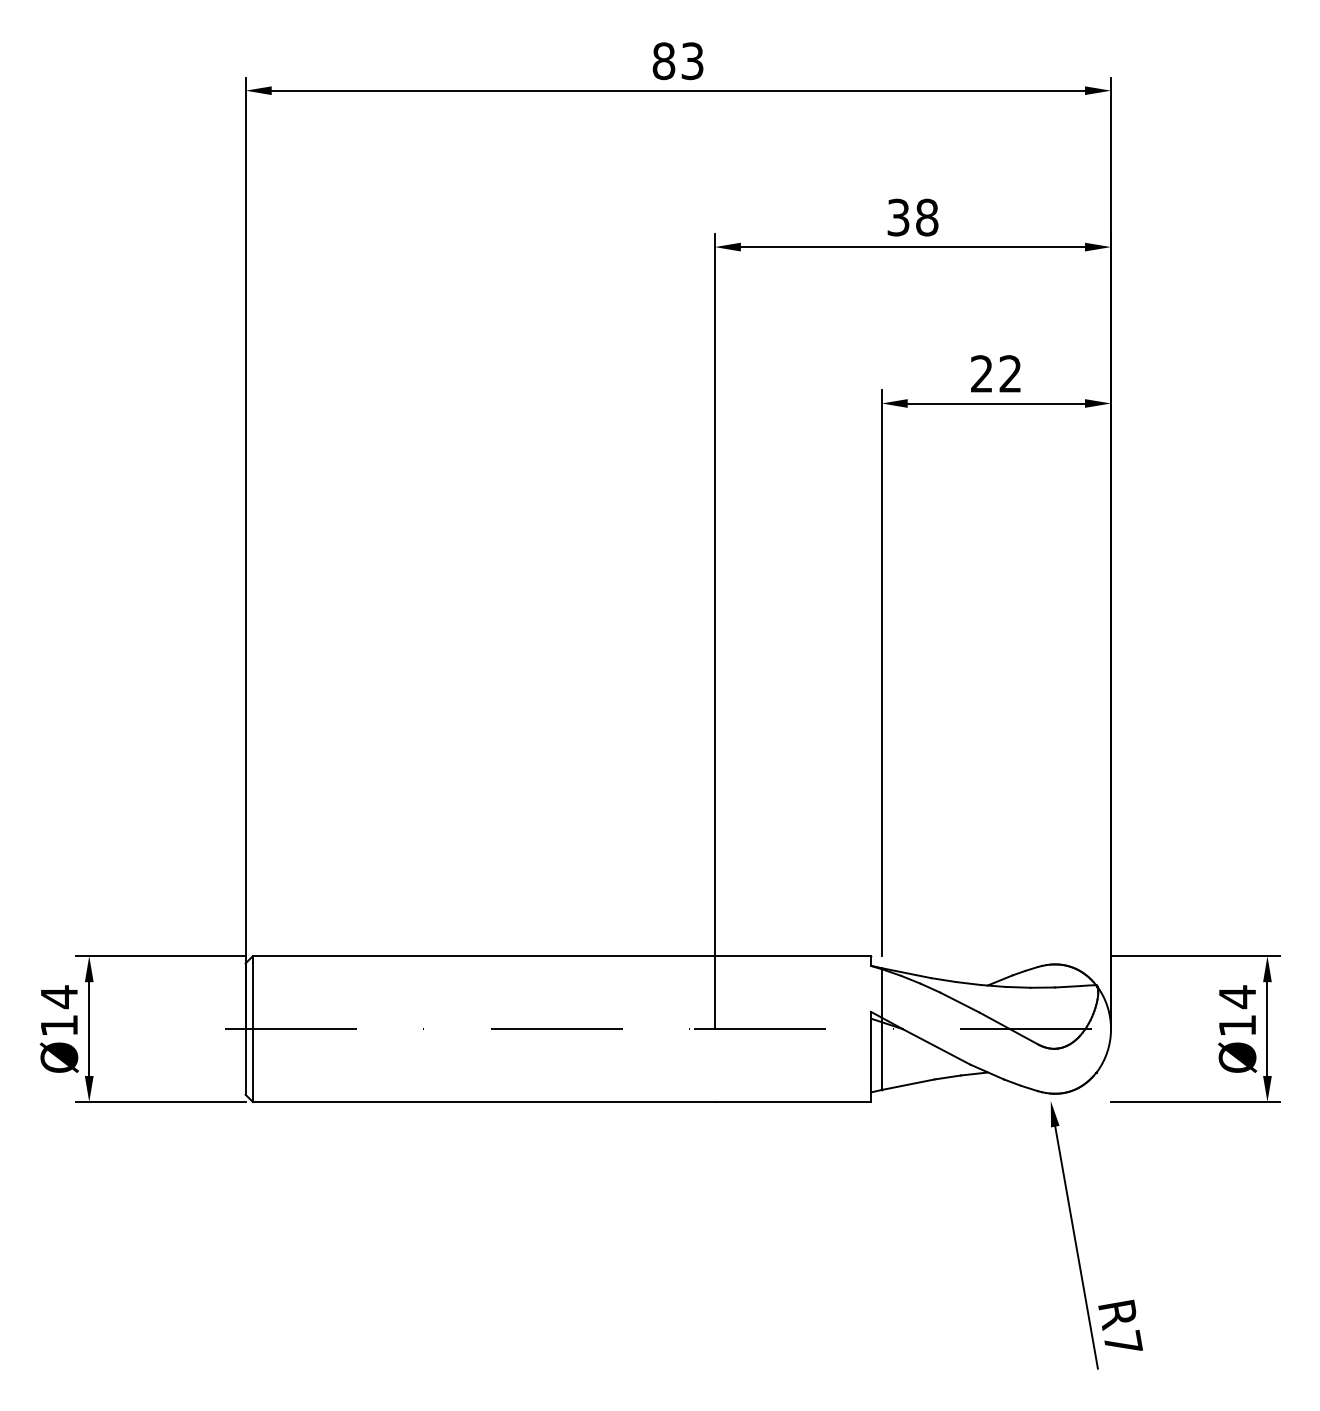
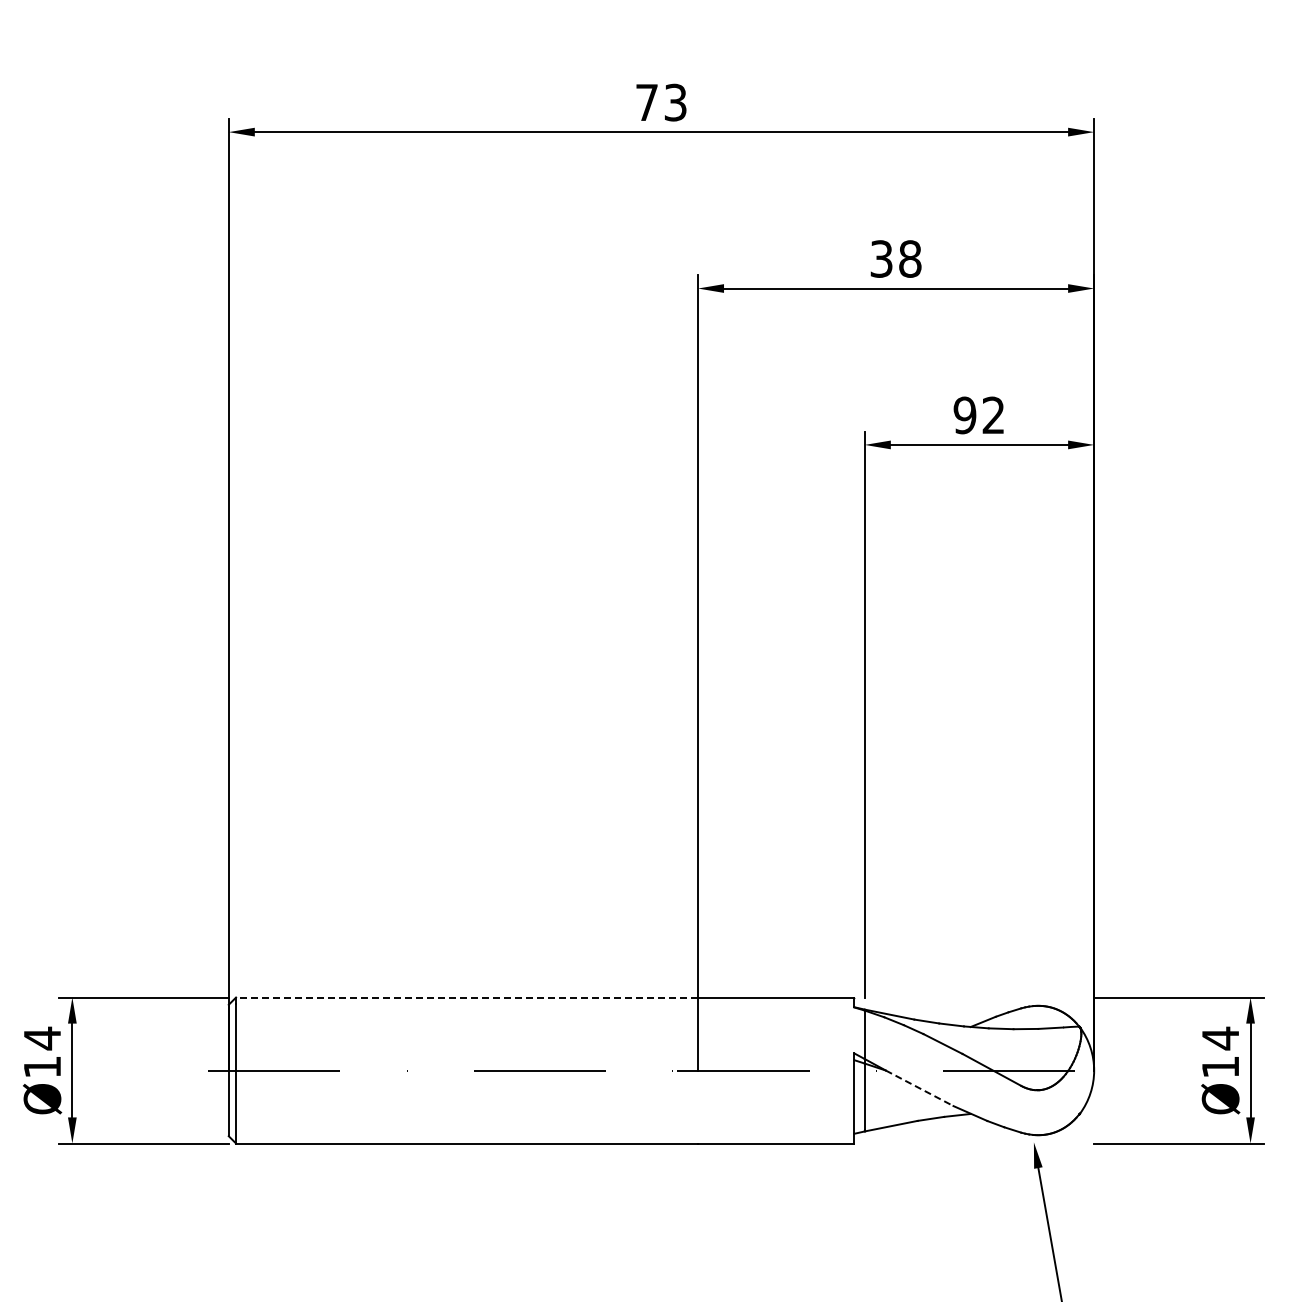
text: (663, 61) -> (646, 102), 83 -> 73
text: (981, 373) -> (964, 414), 22 -> 92
line: (483, 956) -> (466, 997), solid -> dashed
line: (936, 1047) -> (919, 1088), solid -> dashed

